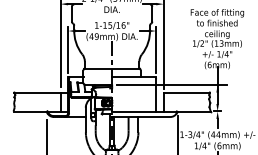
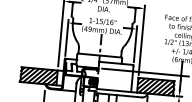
hatch: (37, 101) -> (39, 75), added
hatch: (186, 101) -> (155, 86), added

